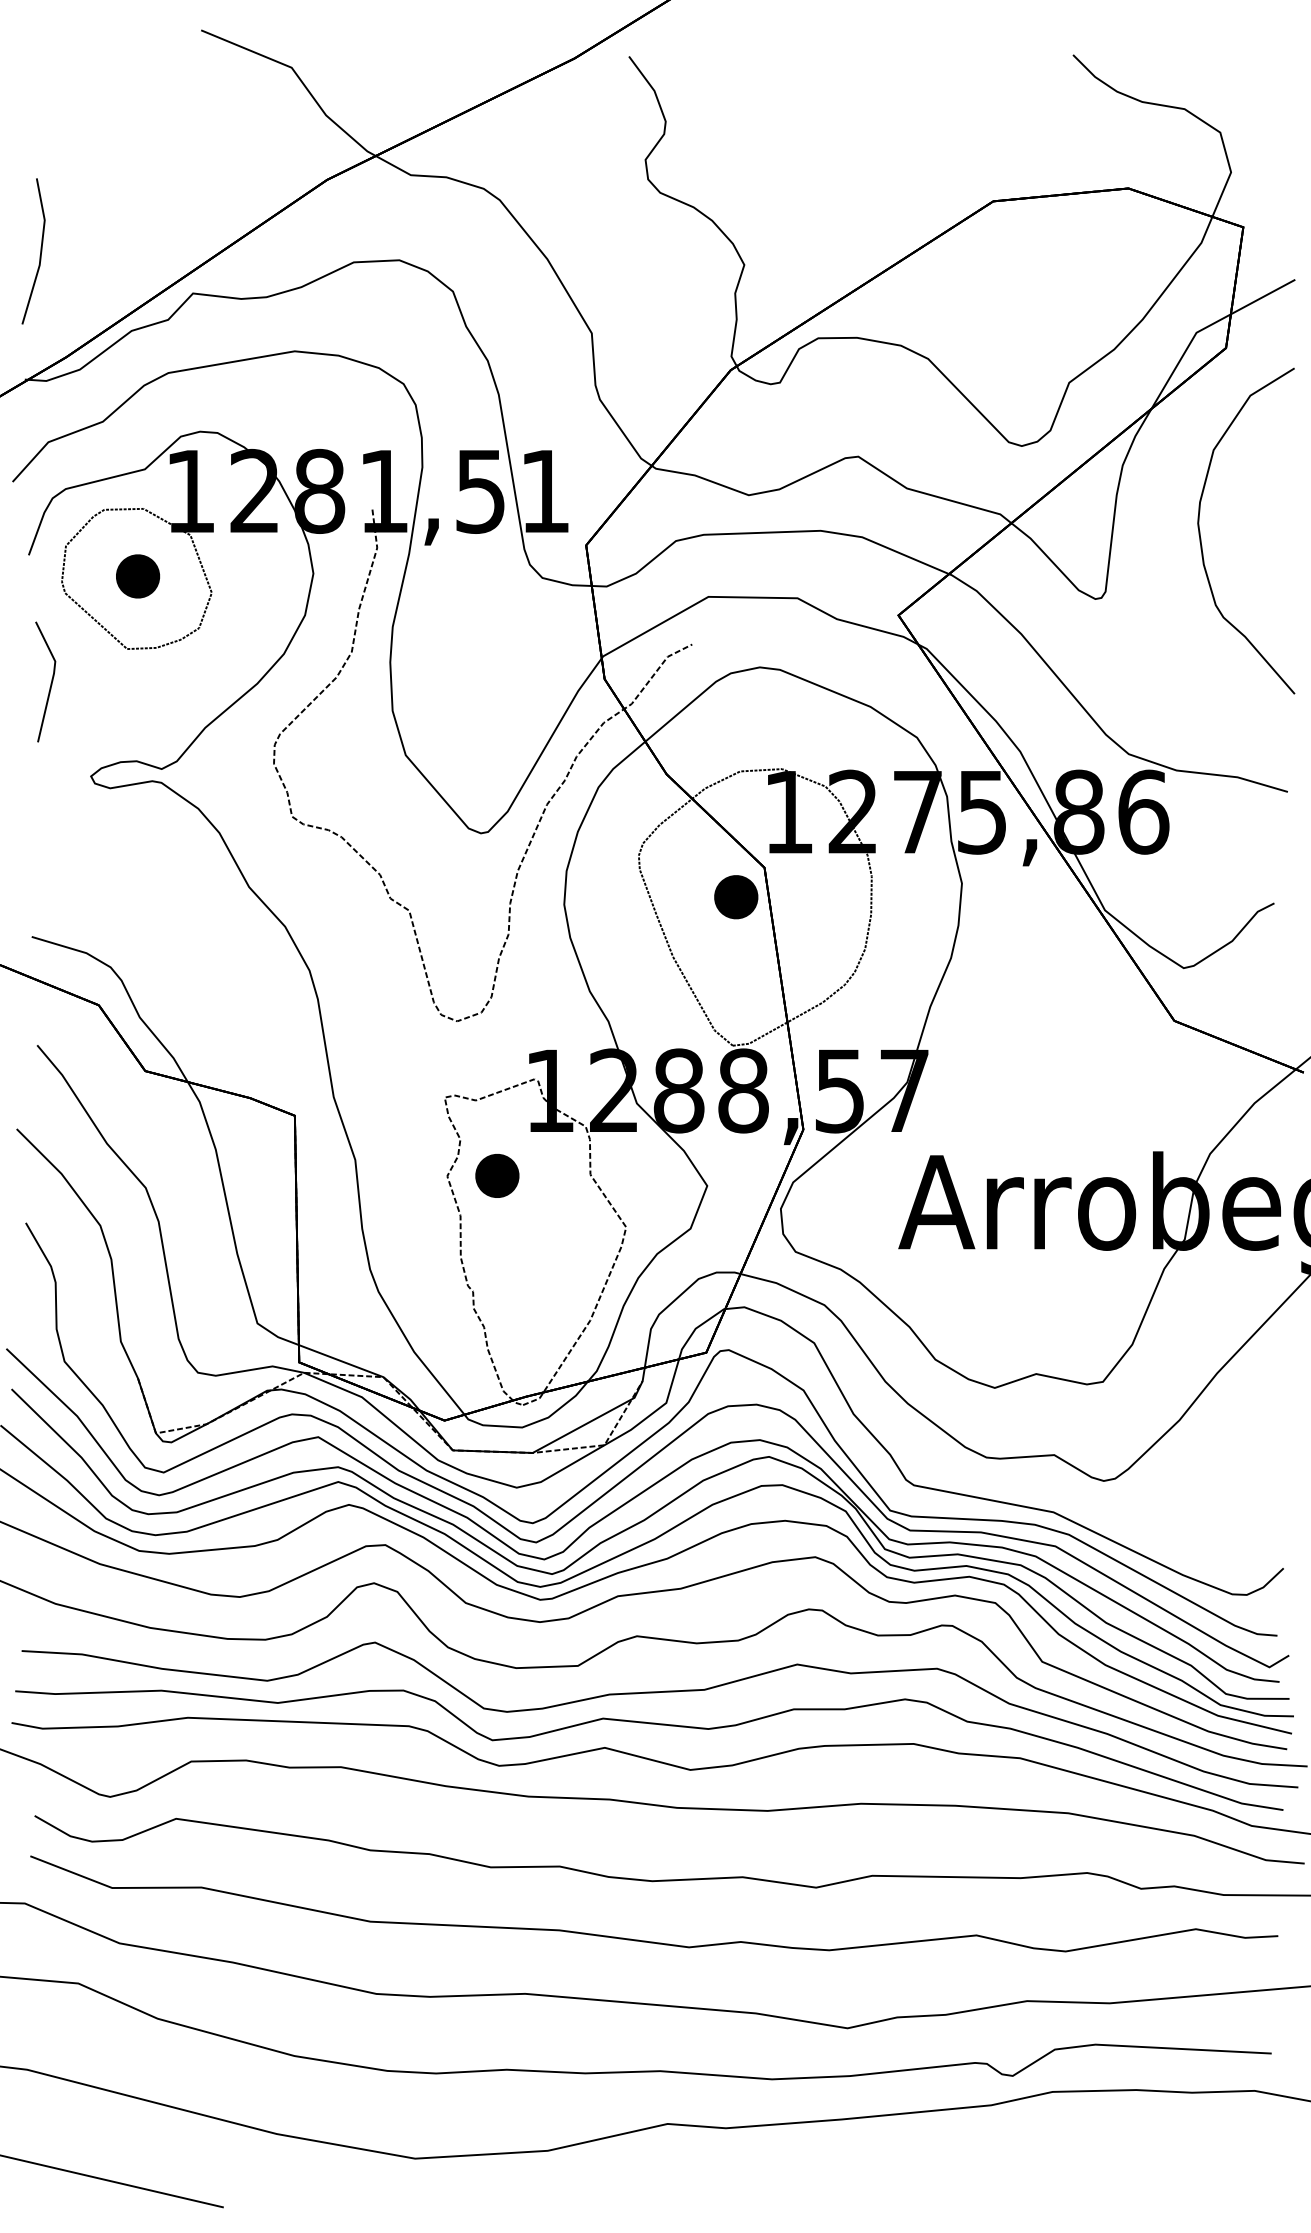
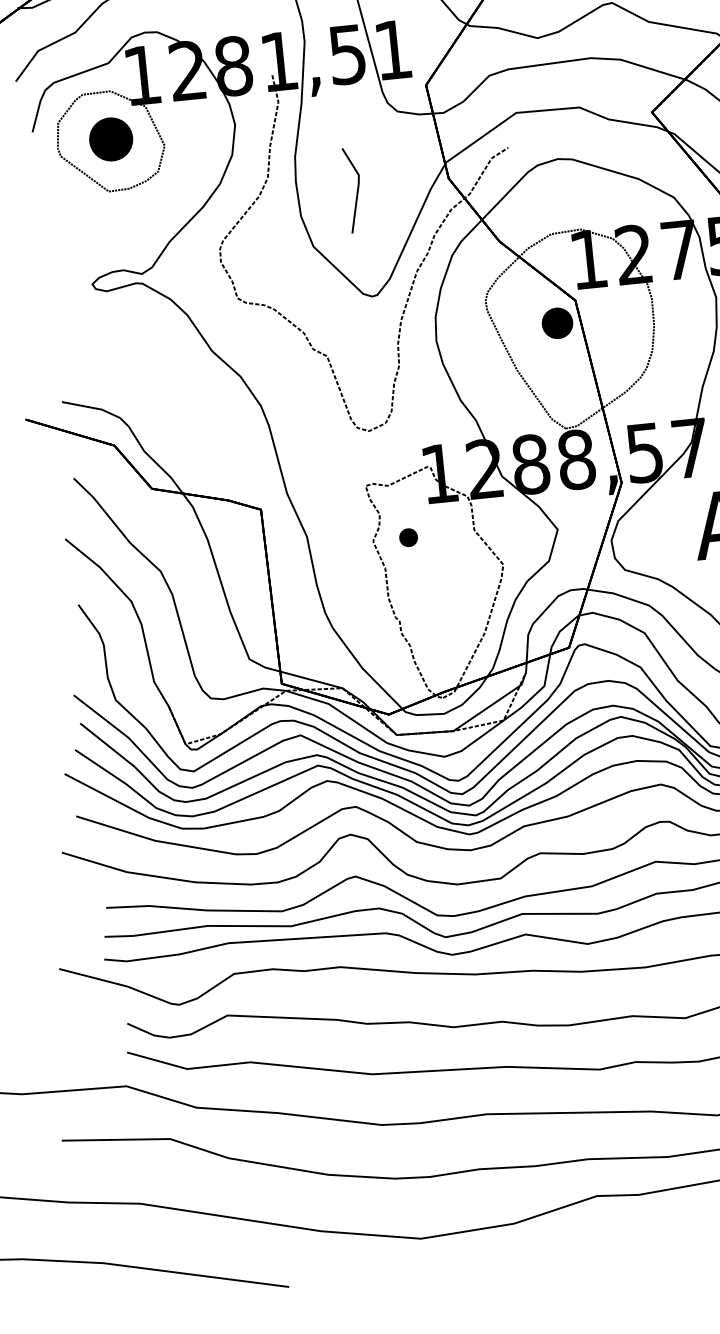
part: (138, 576) -> (111, 139), size x1.4
line: (50, 683) -> (357, 191), moved
part: (497, 1175) -> (408, 537), size x0.6

